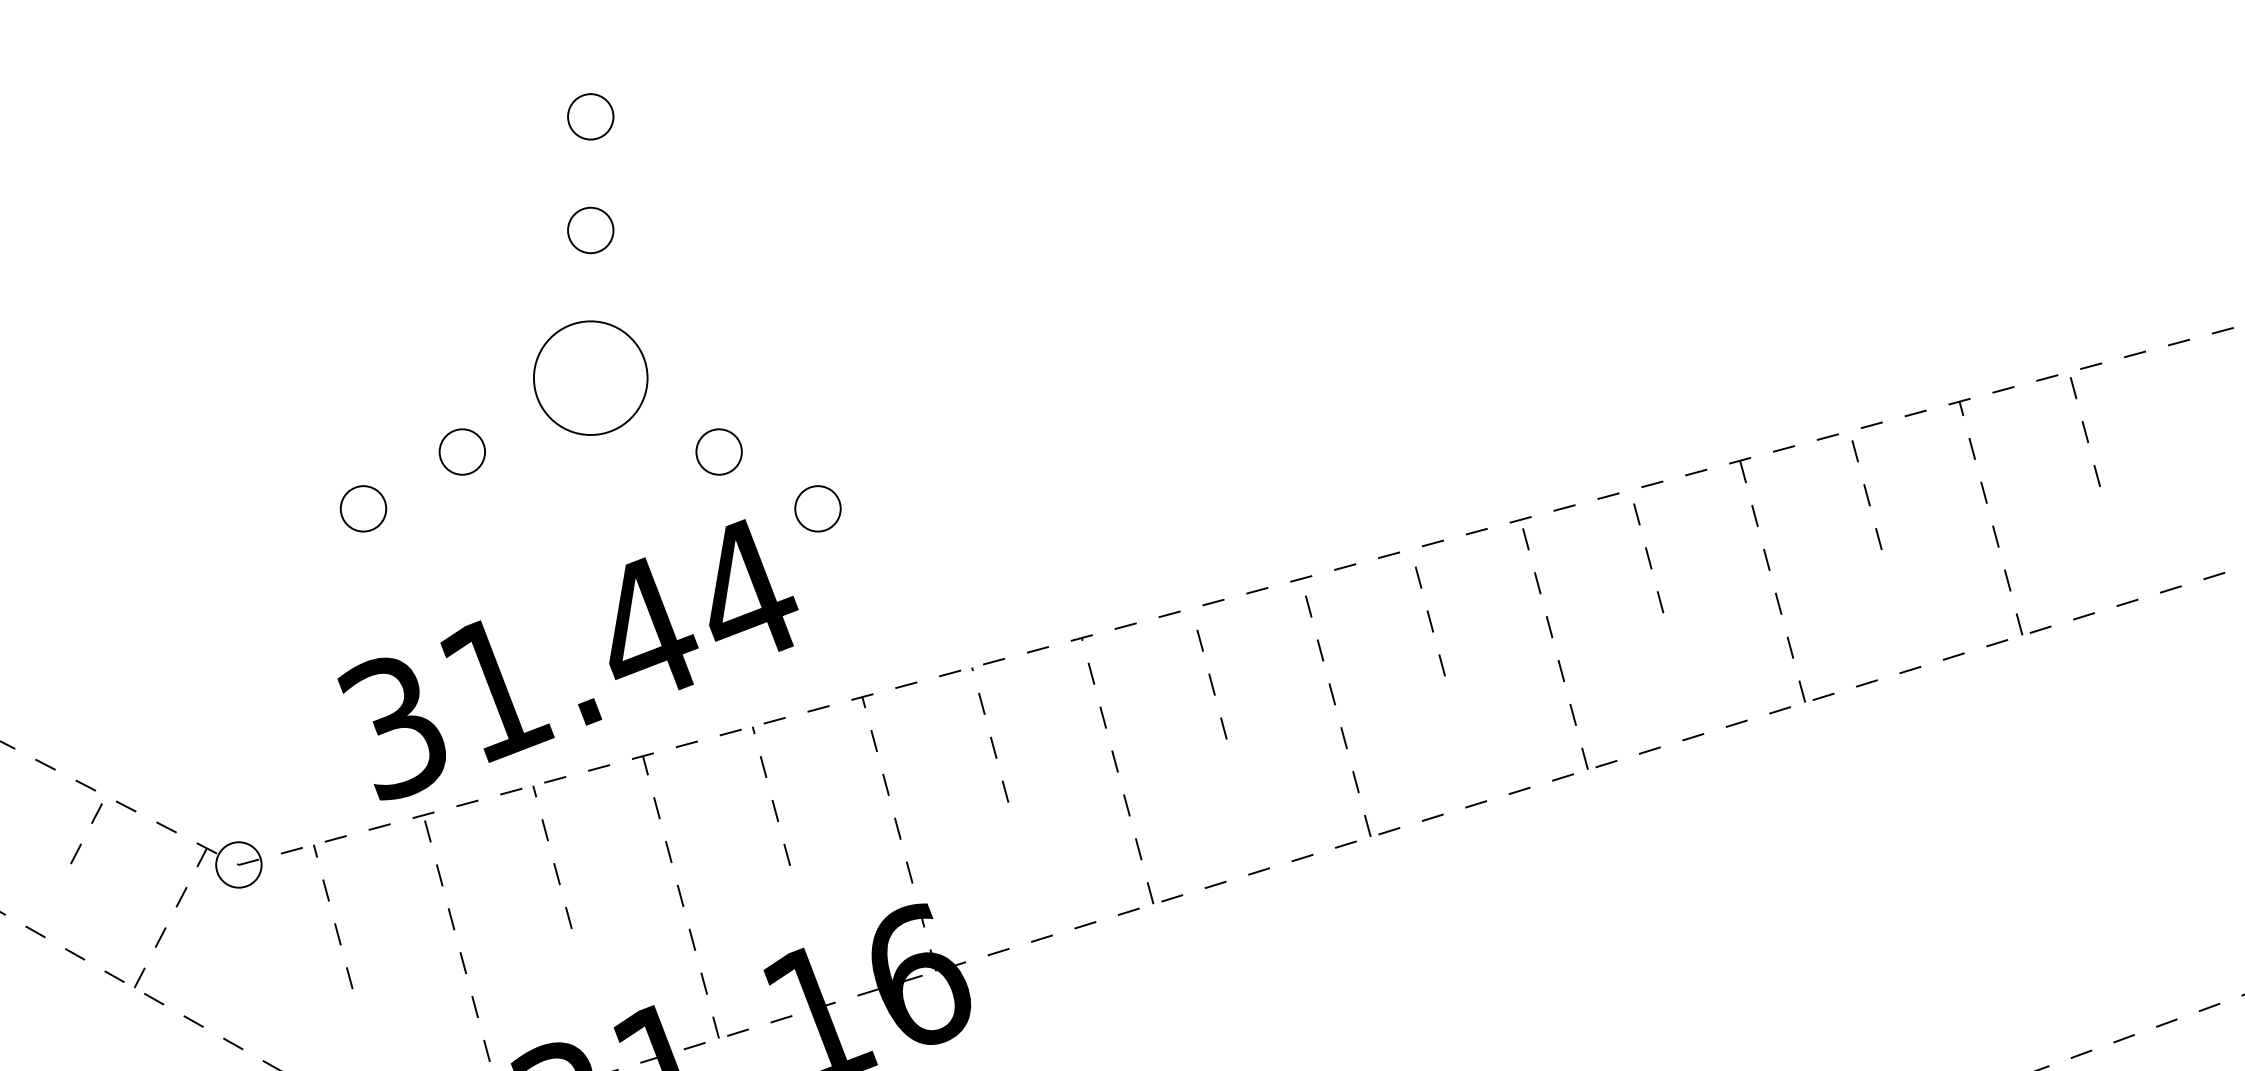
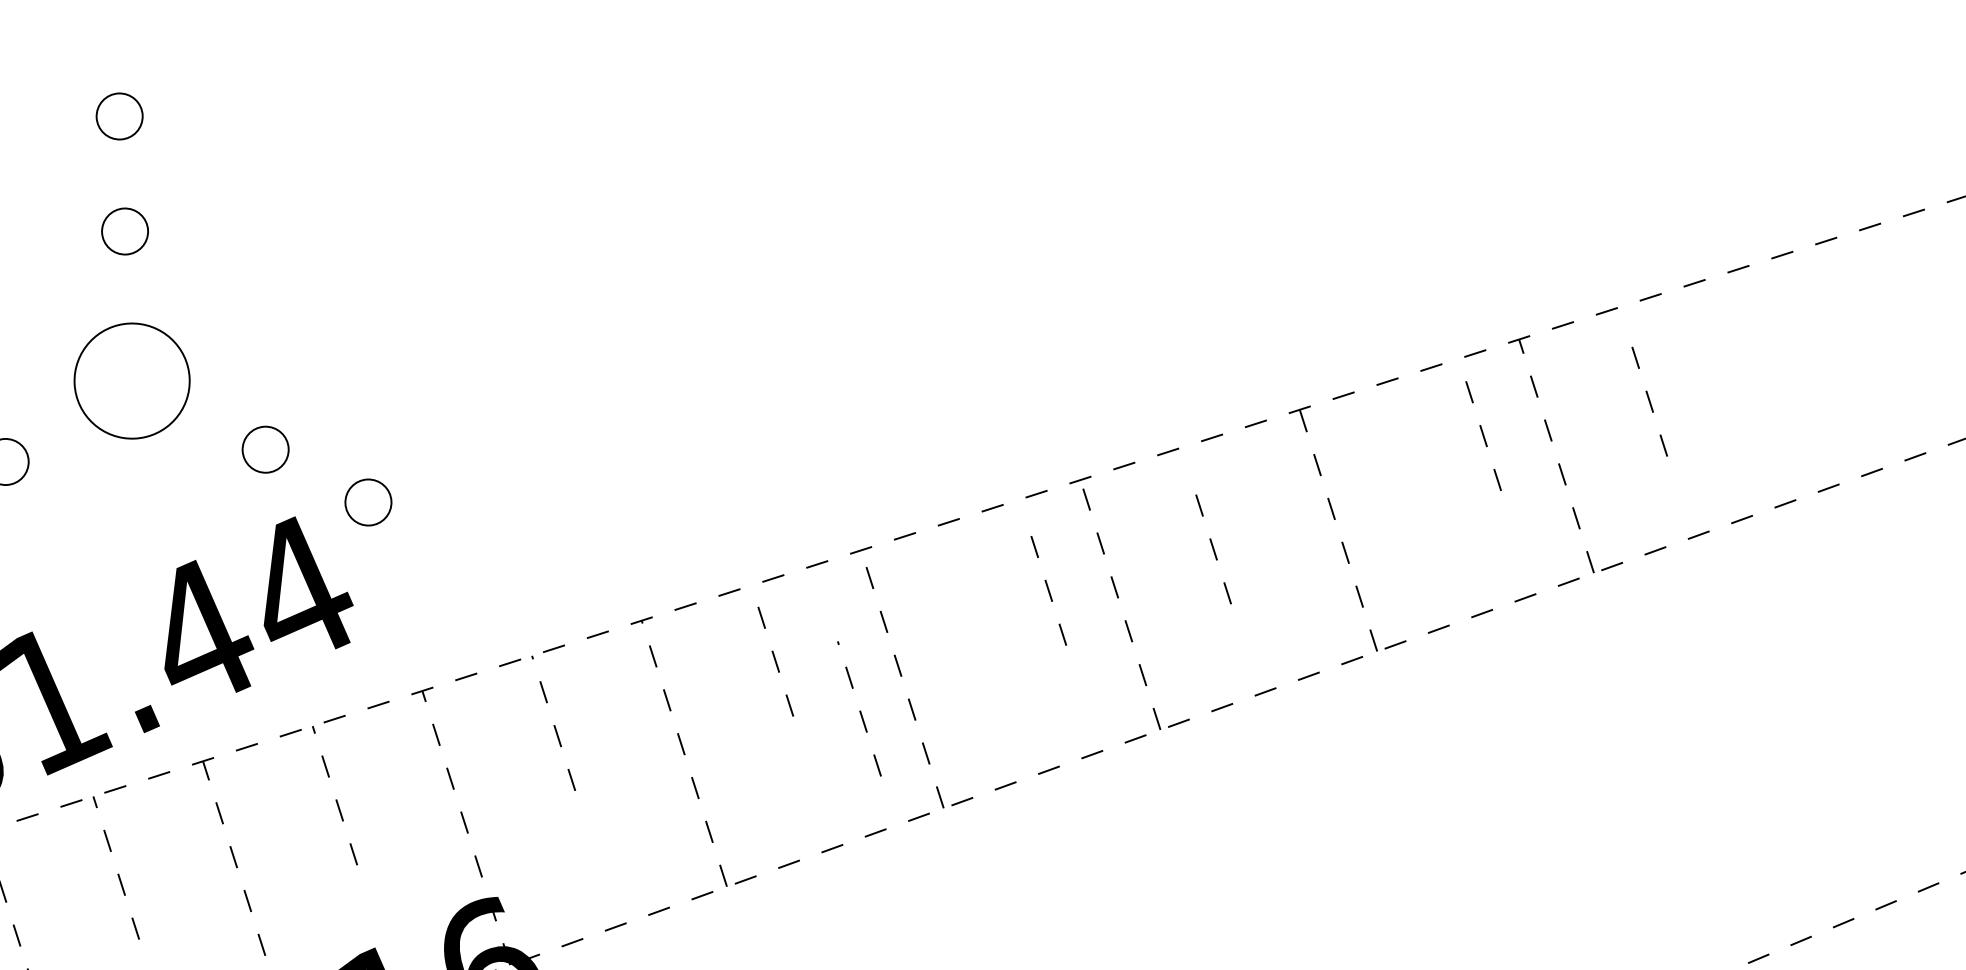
line: (2085, 431) -> (1649, 401), moved
line: (1866, 495) -> (1483, 436), moved
line: (1648, 558) -> (1213, 549), moved
line: (1429, 621) -> (1047, 590), moved
line: (1293, 736) -> (860, 710), added

